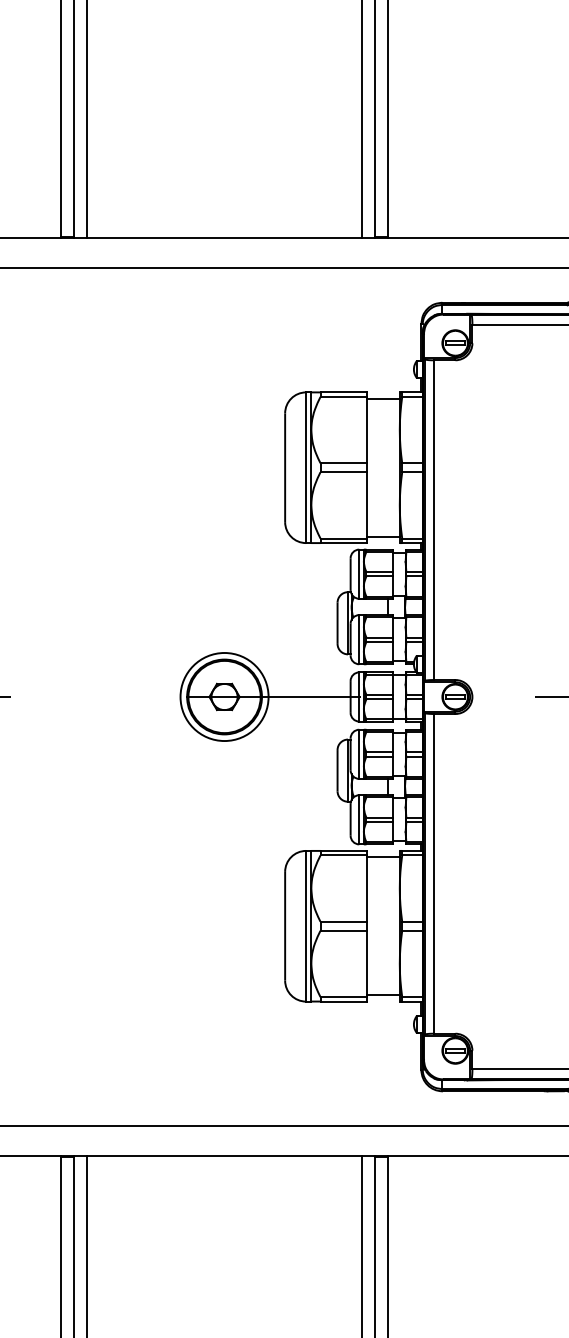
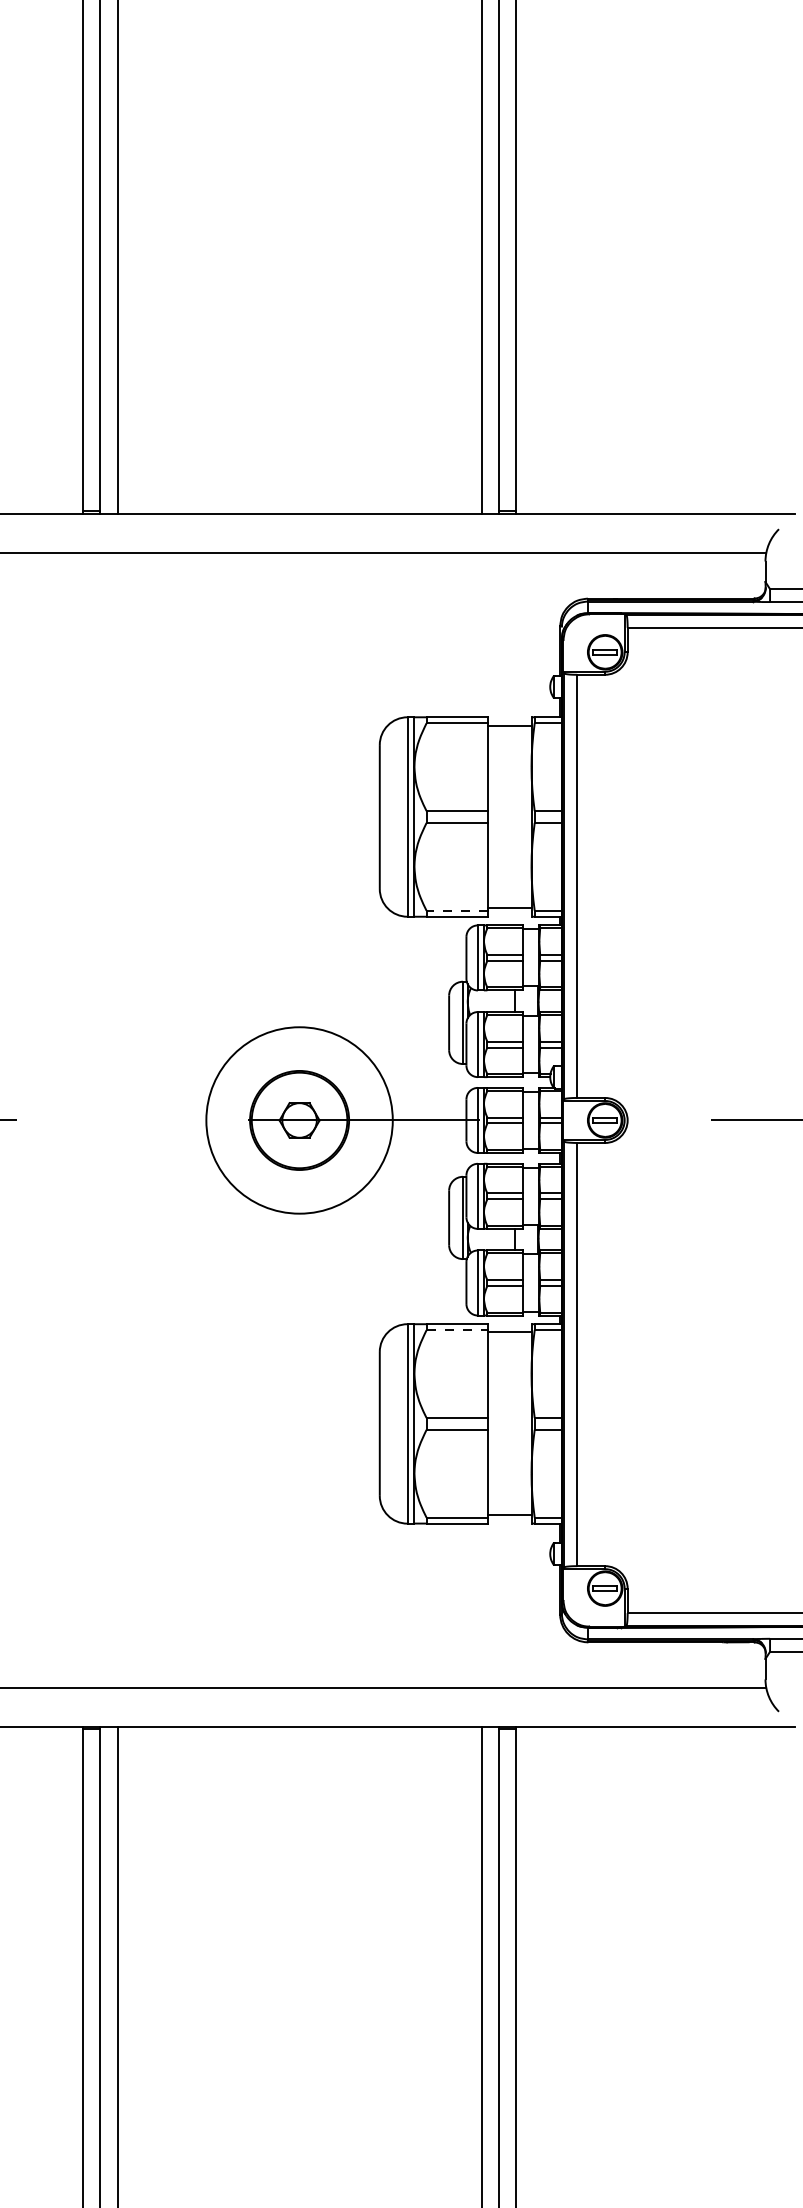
line: (343, 538) -> (457, 910), solid -> dashed
circle: (224, 697) -> (299, 1120), size x1.6
line: (343, 855) -> (457, 1330), solid -> dashed

